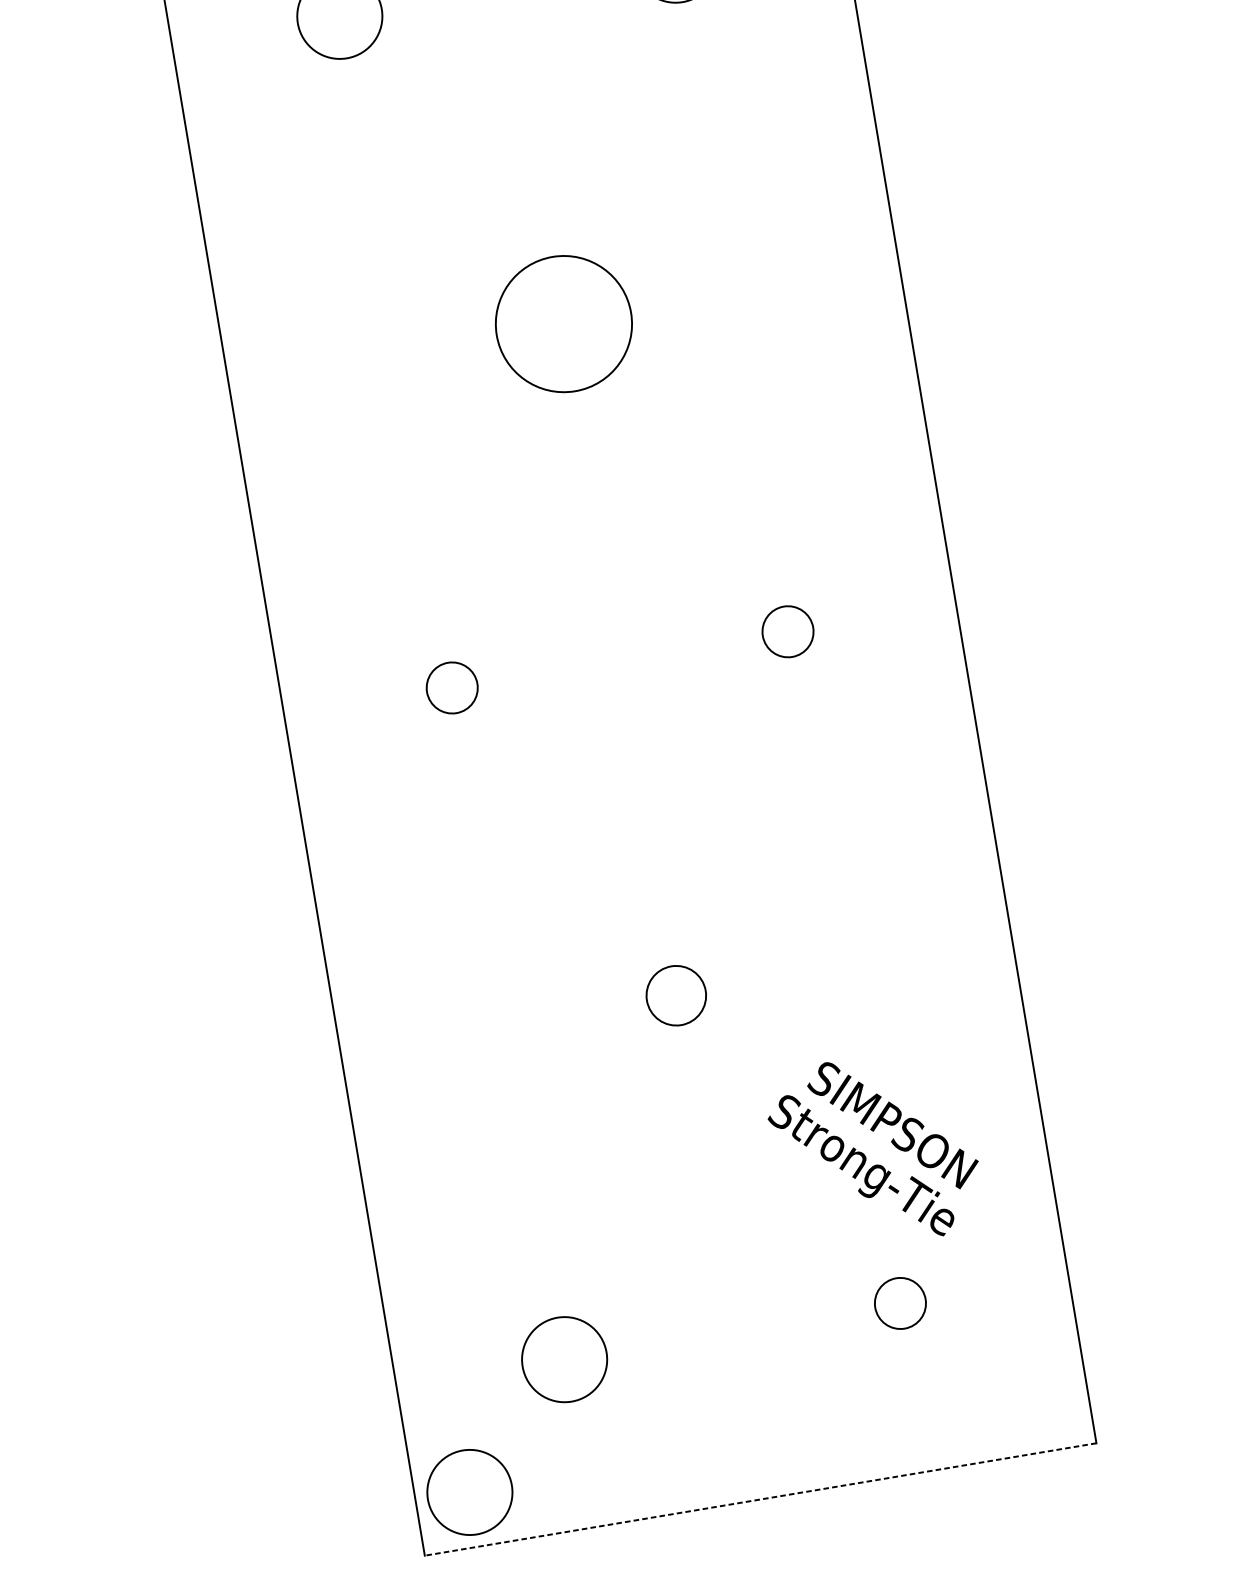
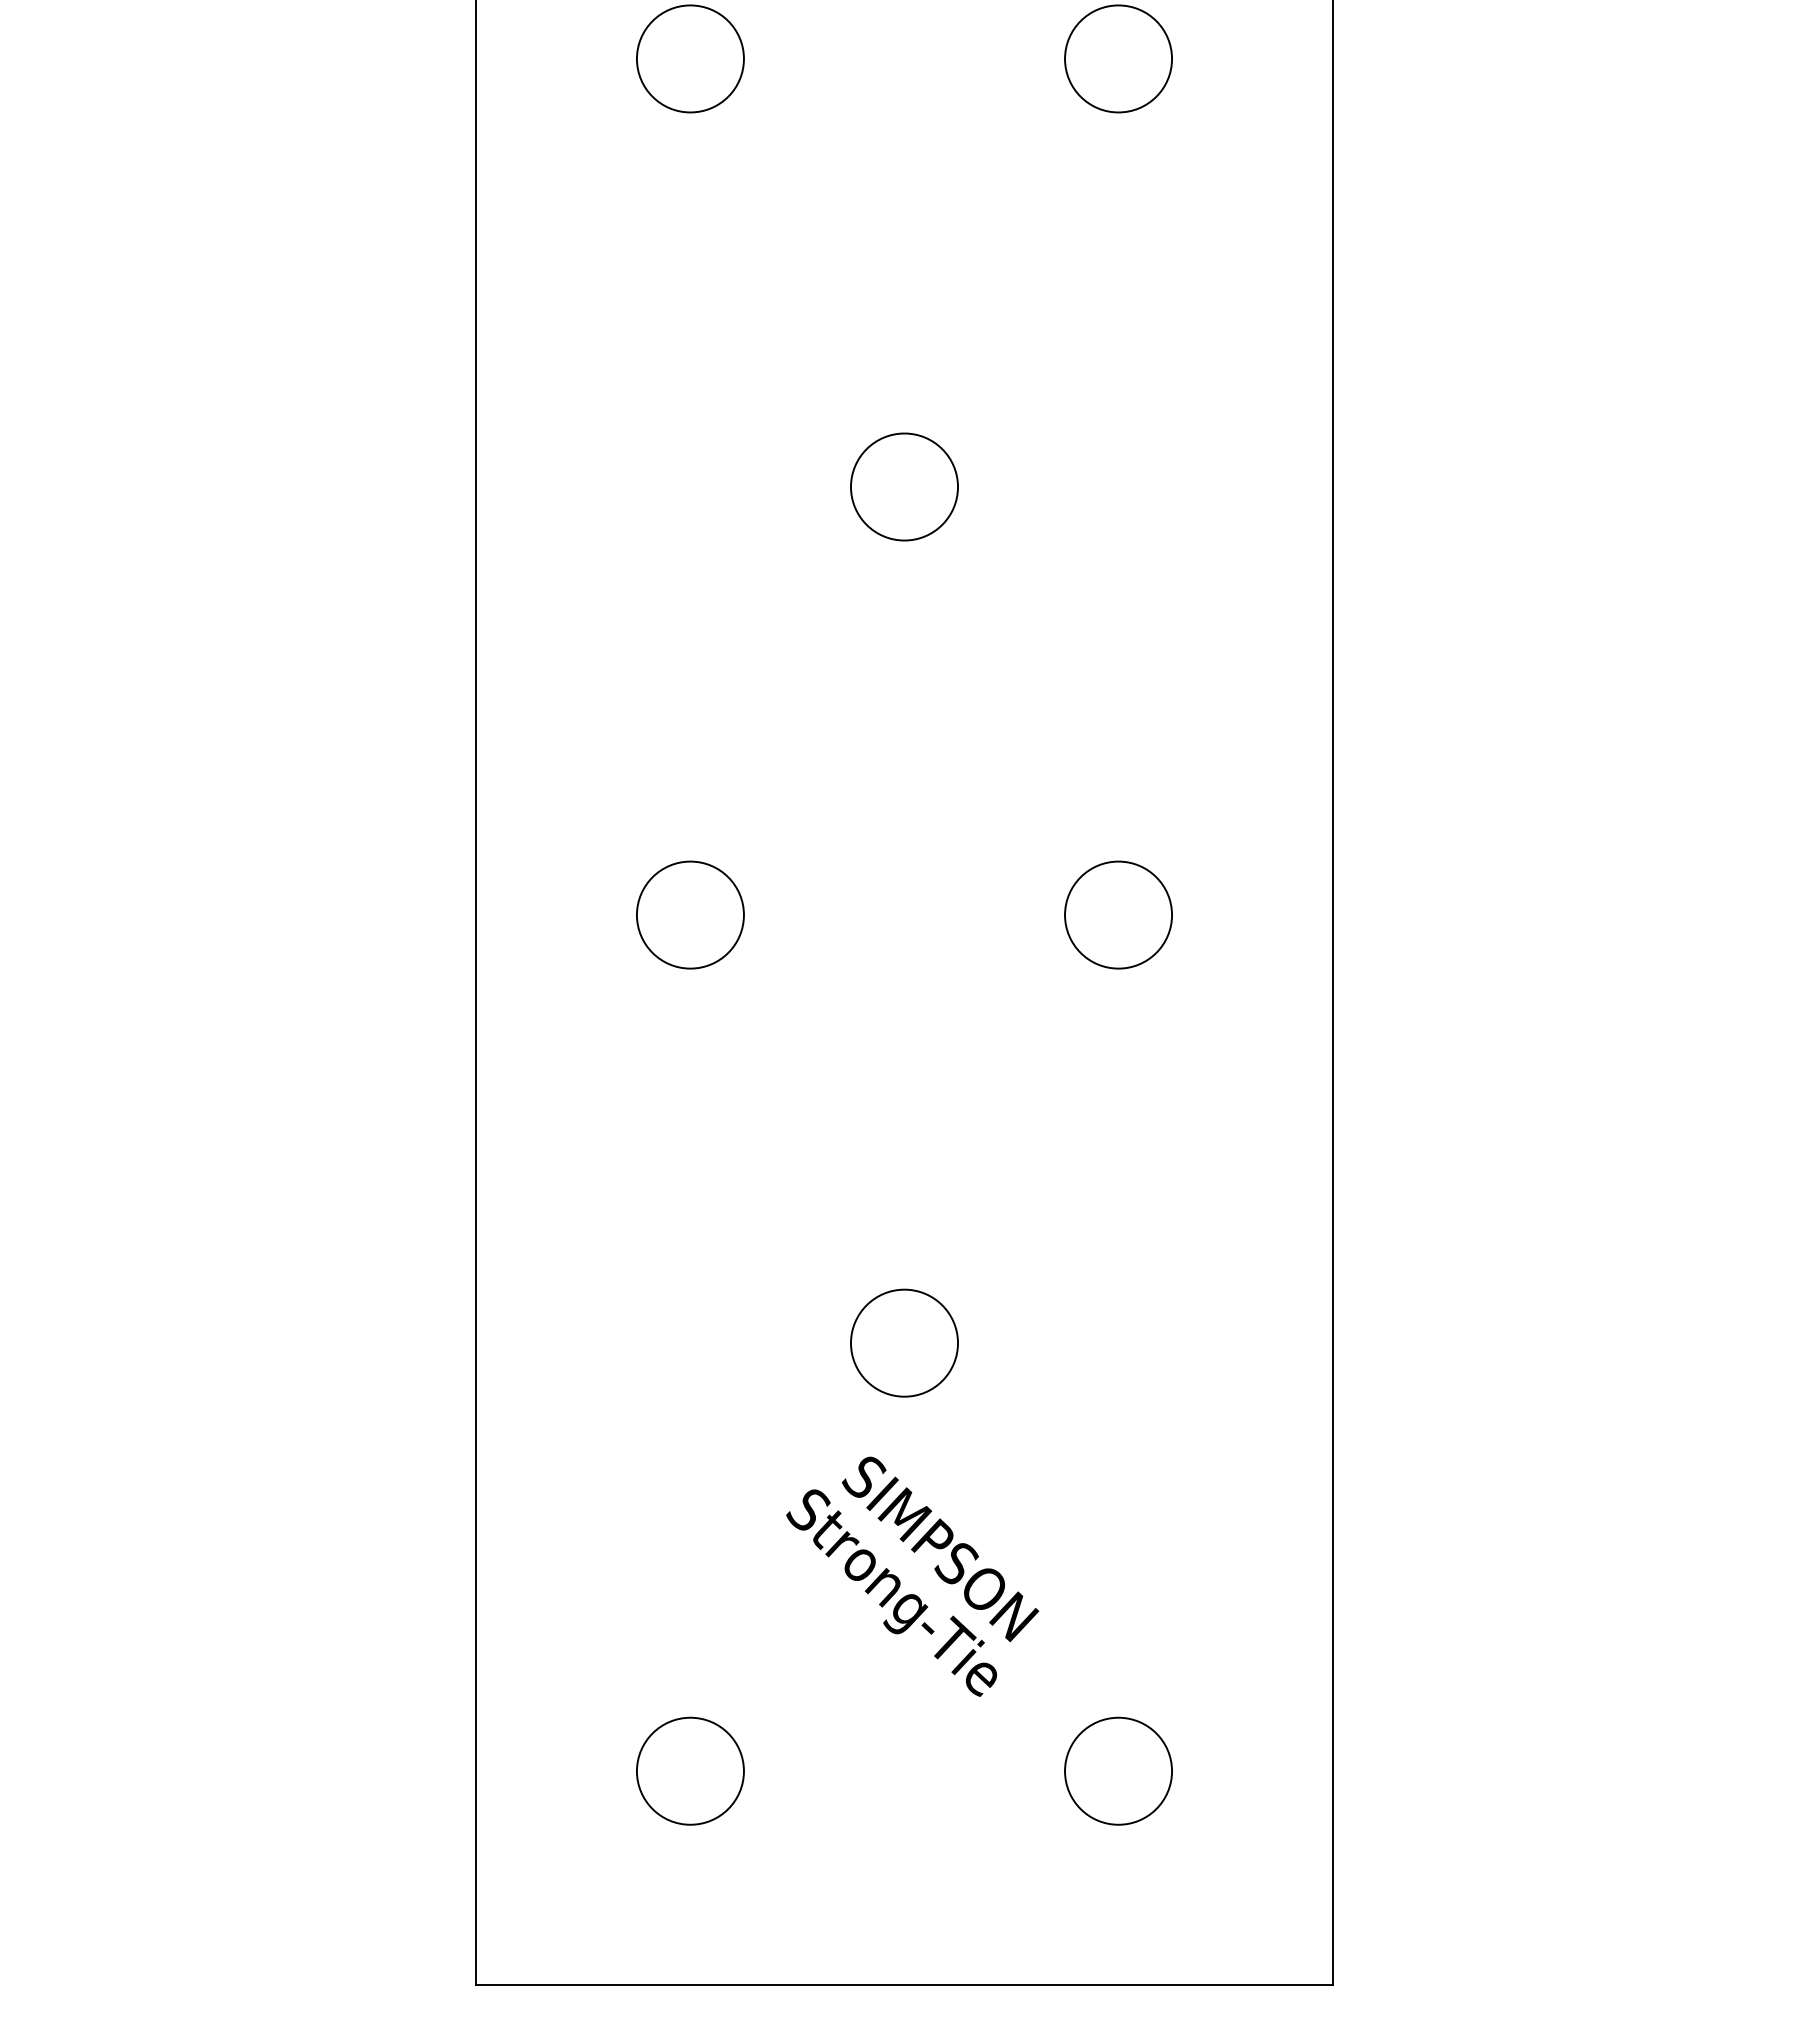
circle: (563, 323) -> (904, 486), size x0.62
circle: (787, 631) -> (1118, 914), size x1.67
circle: (452, 687) -> (690, 914), size x1.67
circle: (676, 995) -> (904, 1342), size x1.43
text: (874, 1150) -> (912, 1576), moved
circle: (900, 1302) -> (1118, 1770), size x1.67
circle: (469, 1491) -> (545, 1915), removed
line: (760, 1499) -> (904, 1985), dashed -> solid

